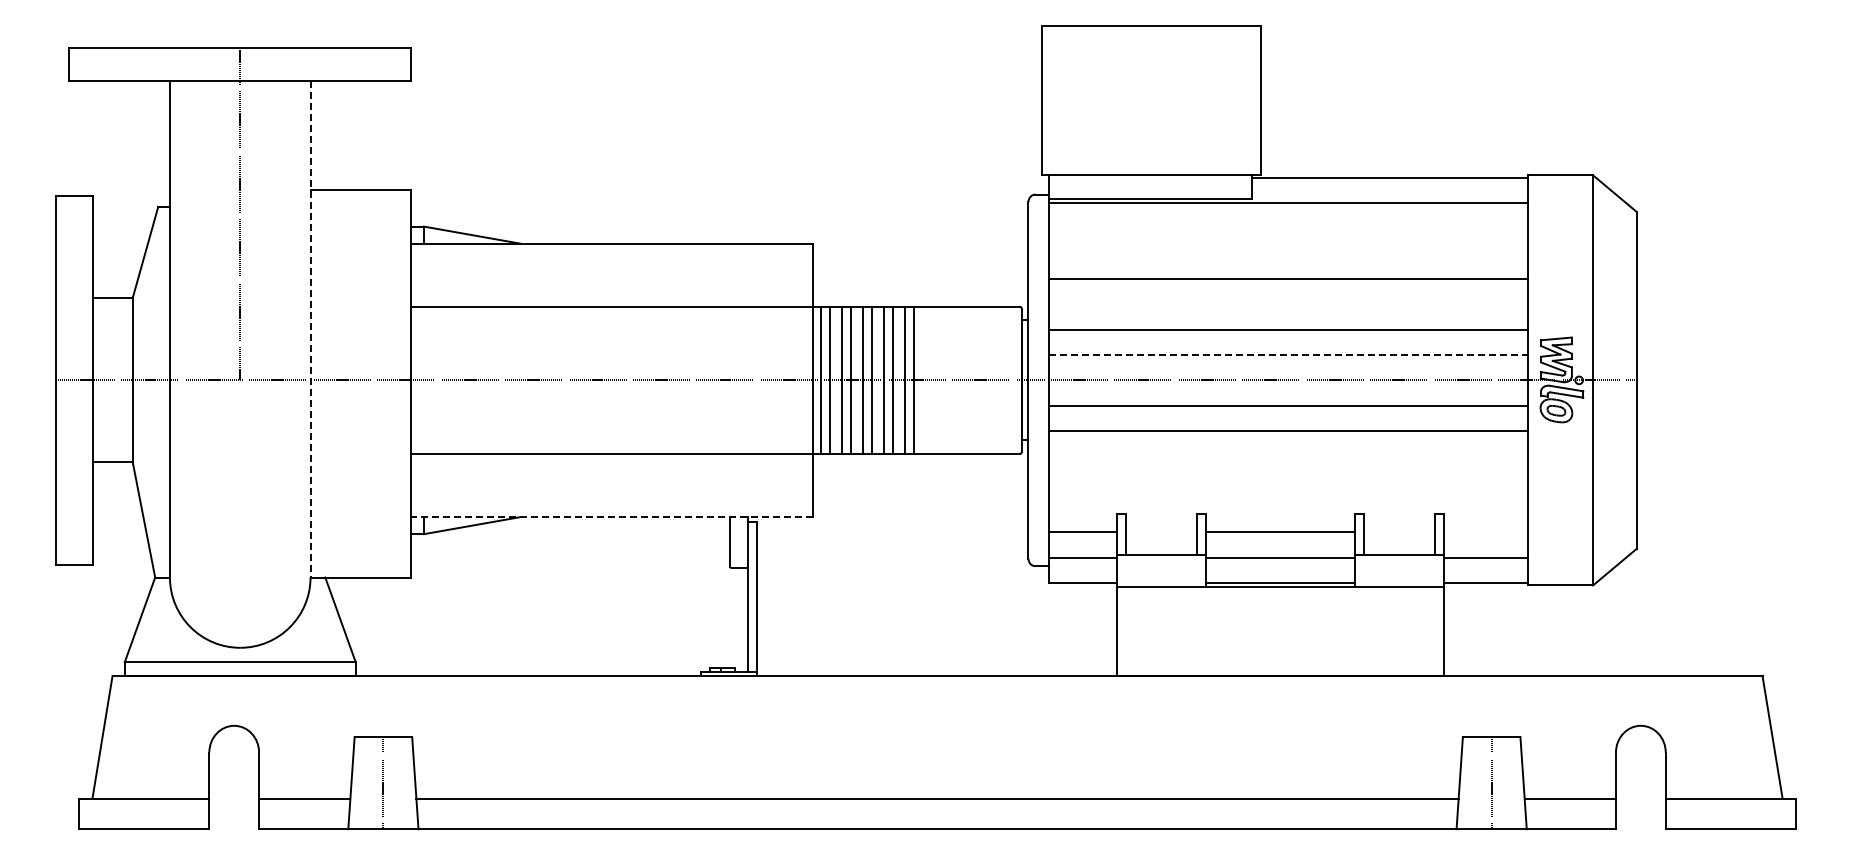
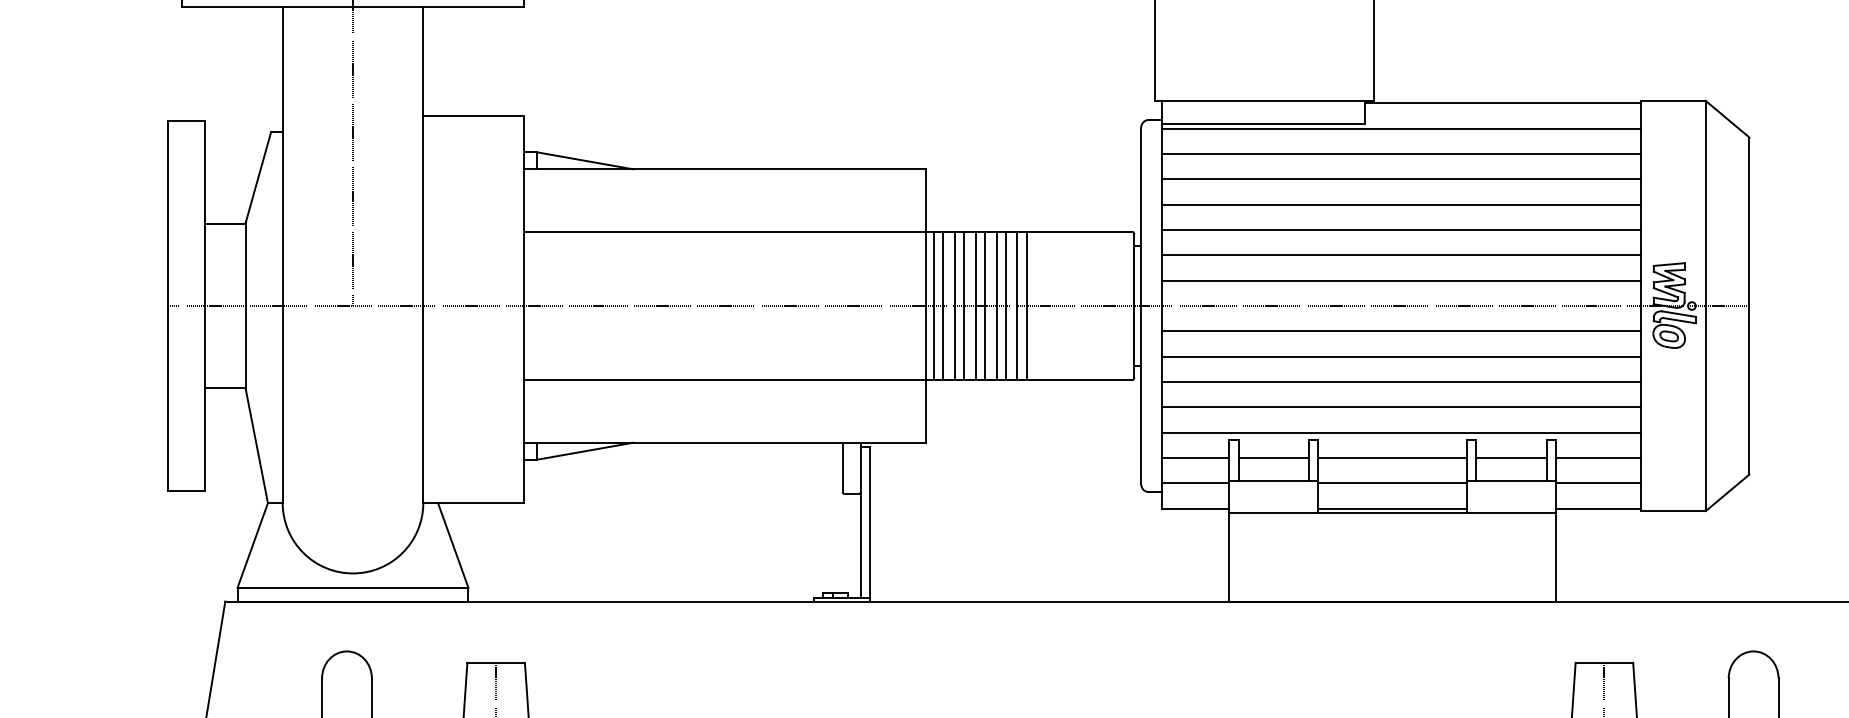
line: (1288, 228) -> (1401, 154), added
line: (1288, 253) -> (1401, 179), added
line: (1288, 304) -> (1401, 230), added
line: (310, 329) -> (423, 255), dashed -> solid
line: (1288, 355) -> (1401, 281), dashed -> solid
line: (1288, 456) -> (1401, 382), added
line: (1288, 481) -> (1401, 407), added
line: (1288, 507) -> (1401, 433), added
line: (611, 517) -> (724, 443), dashed -> solid
line: (1160, 532) -> (1273, 458), added
line: (1398, 532) -> (1511, 458), added
line: (1485, 532) -> (1598, 458), added

